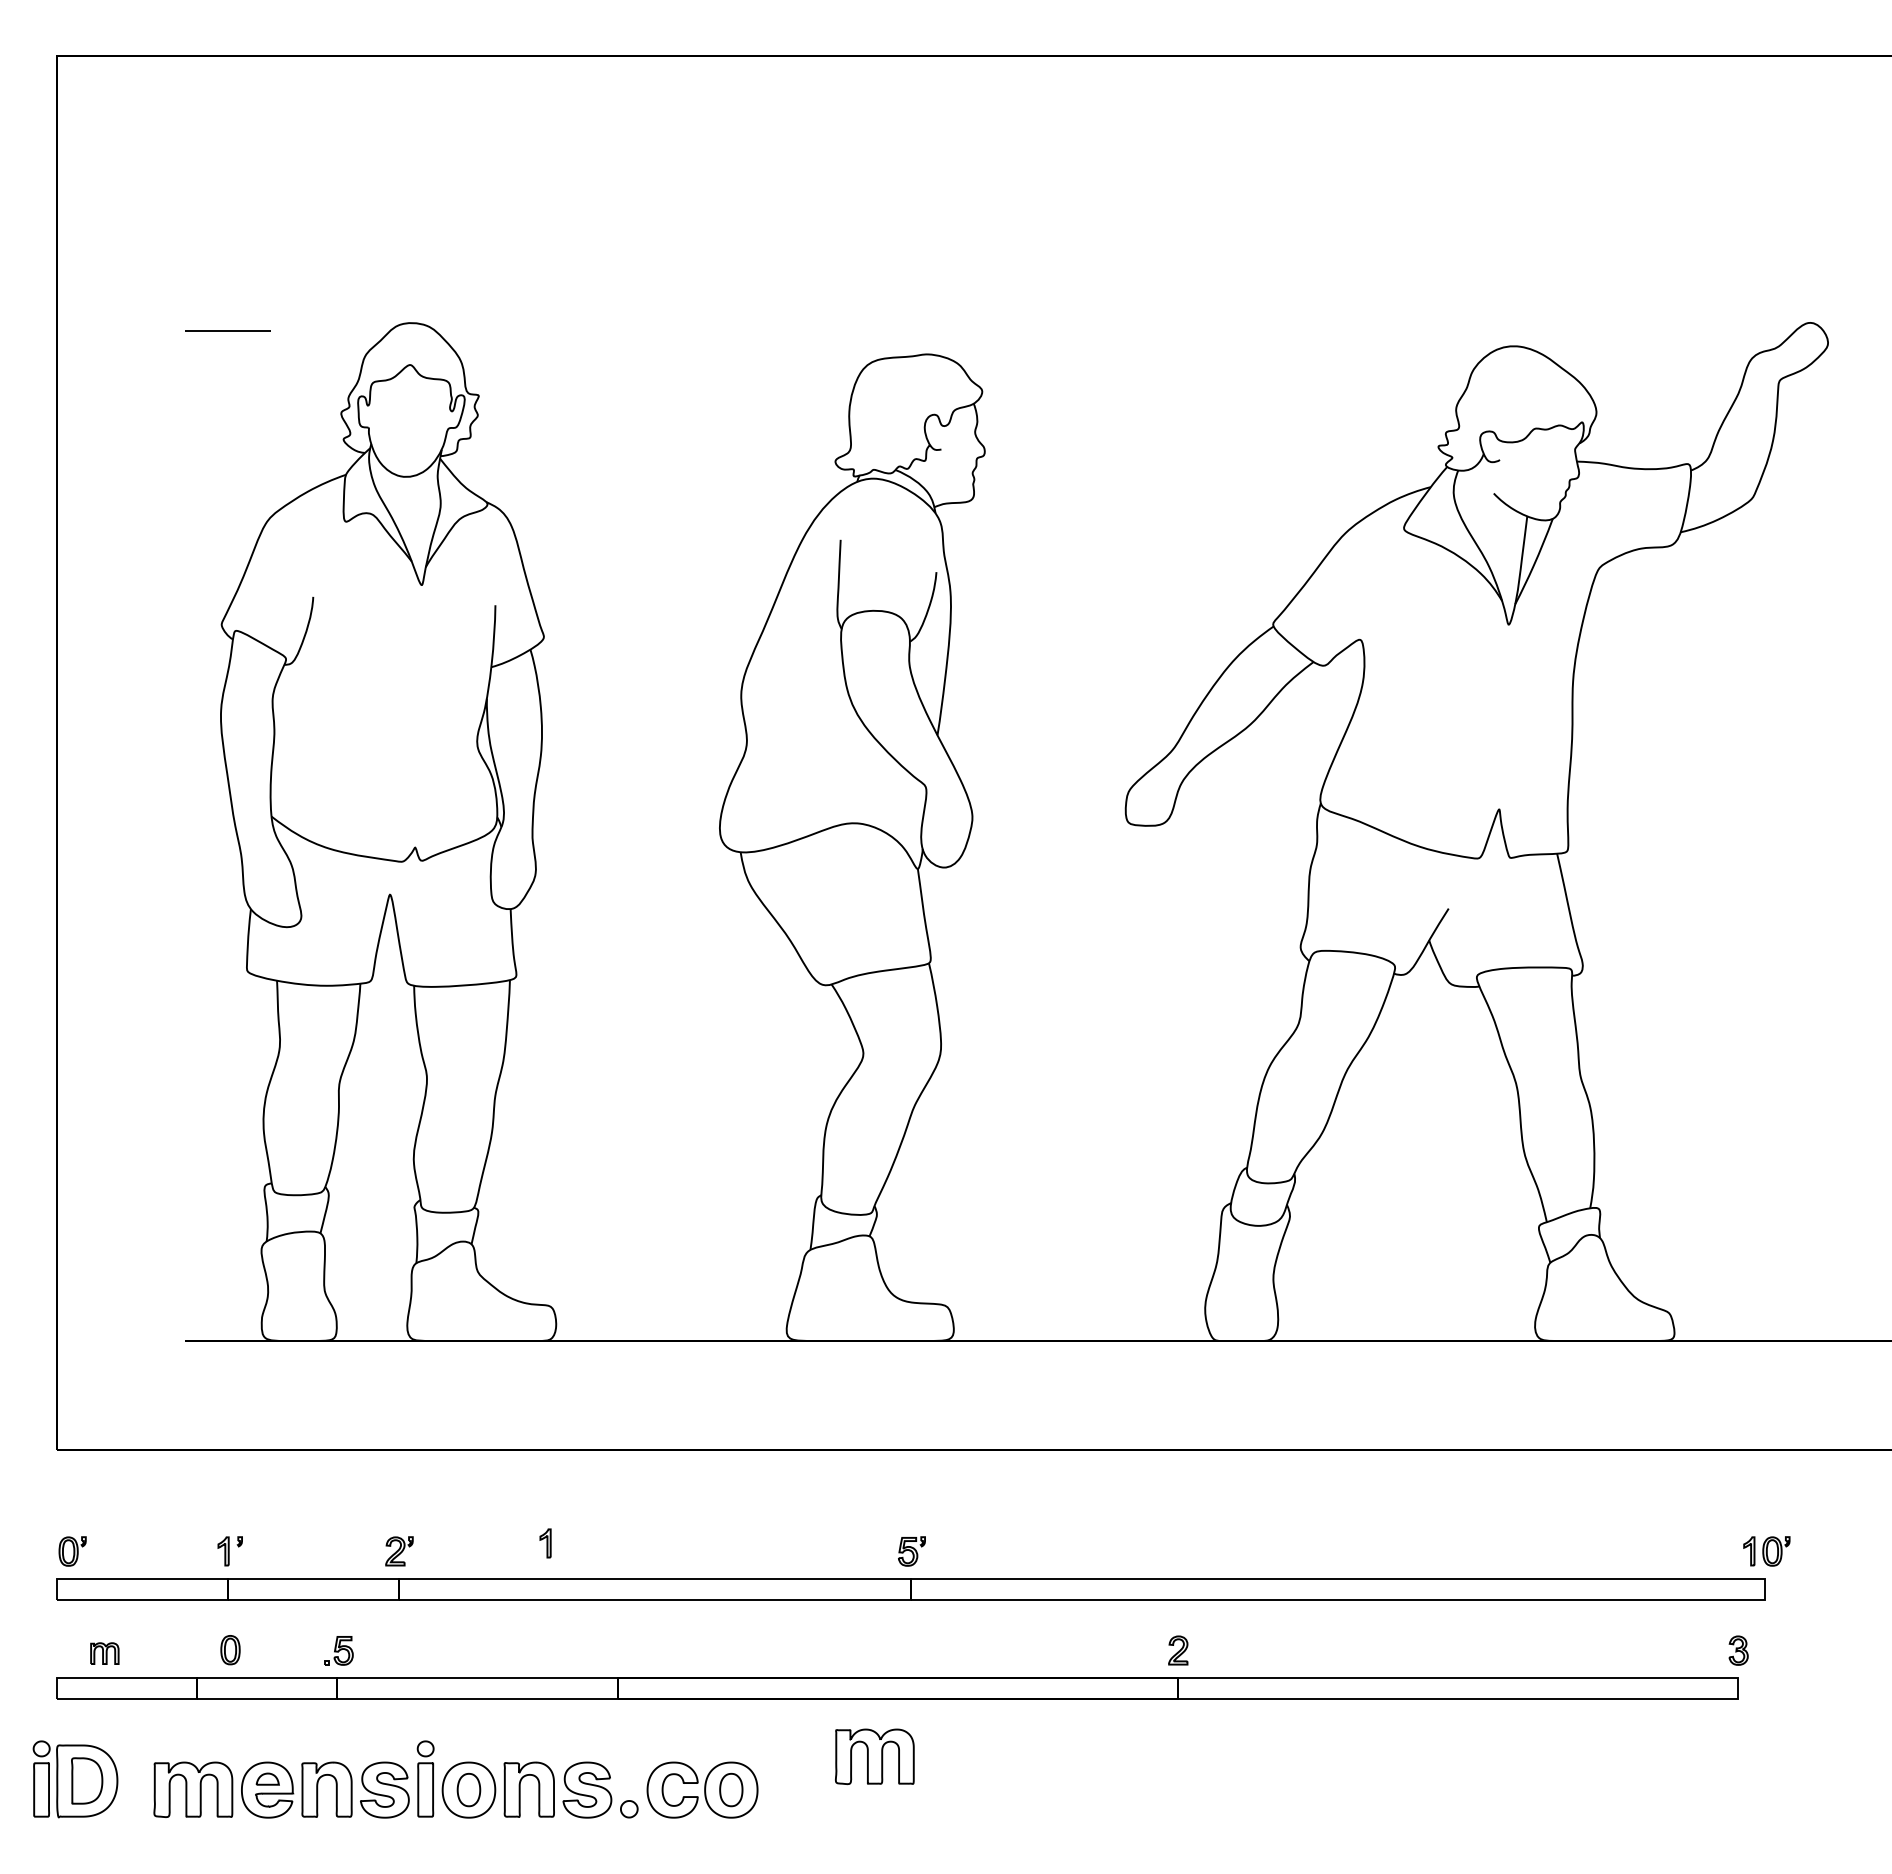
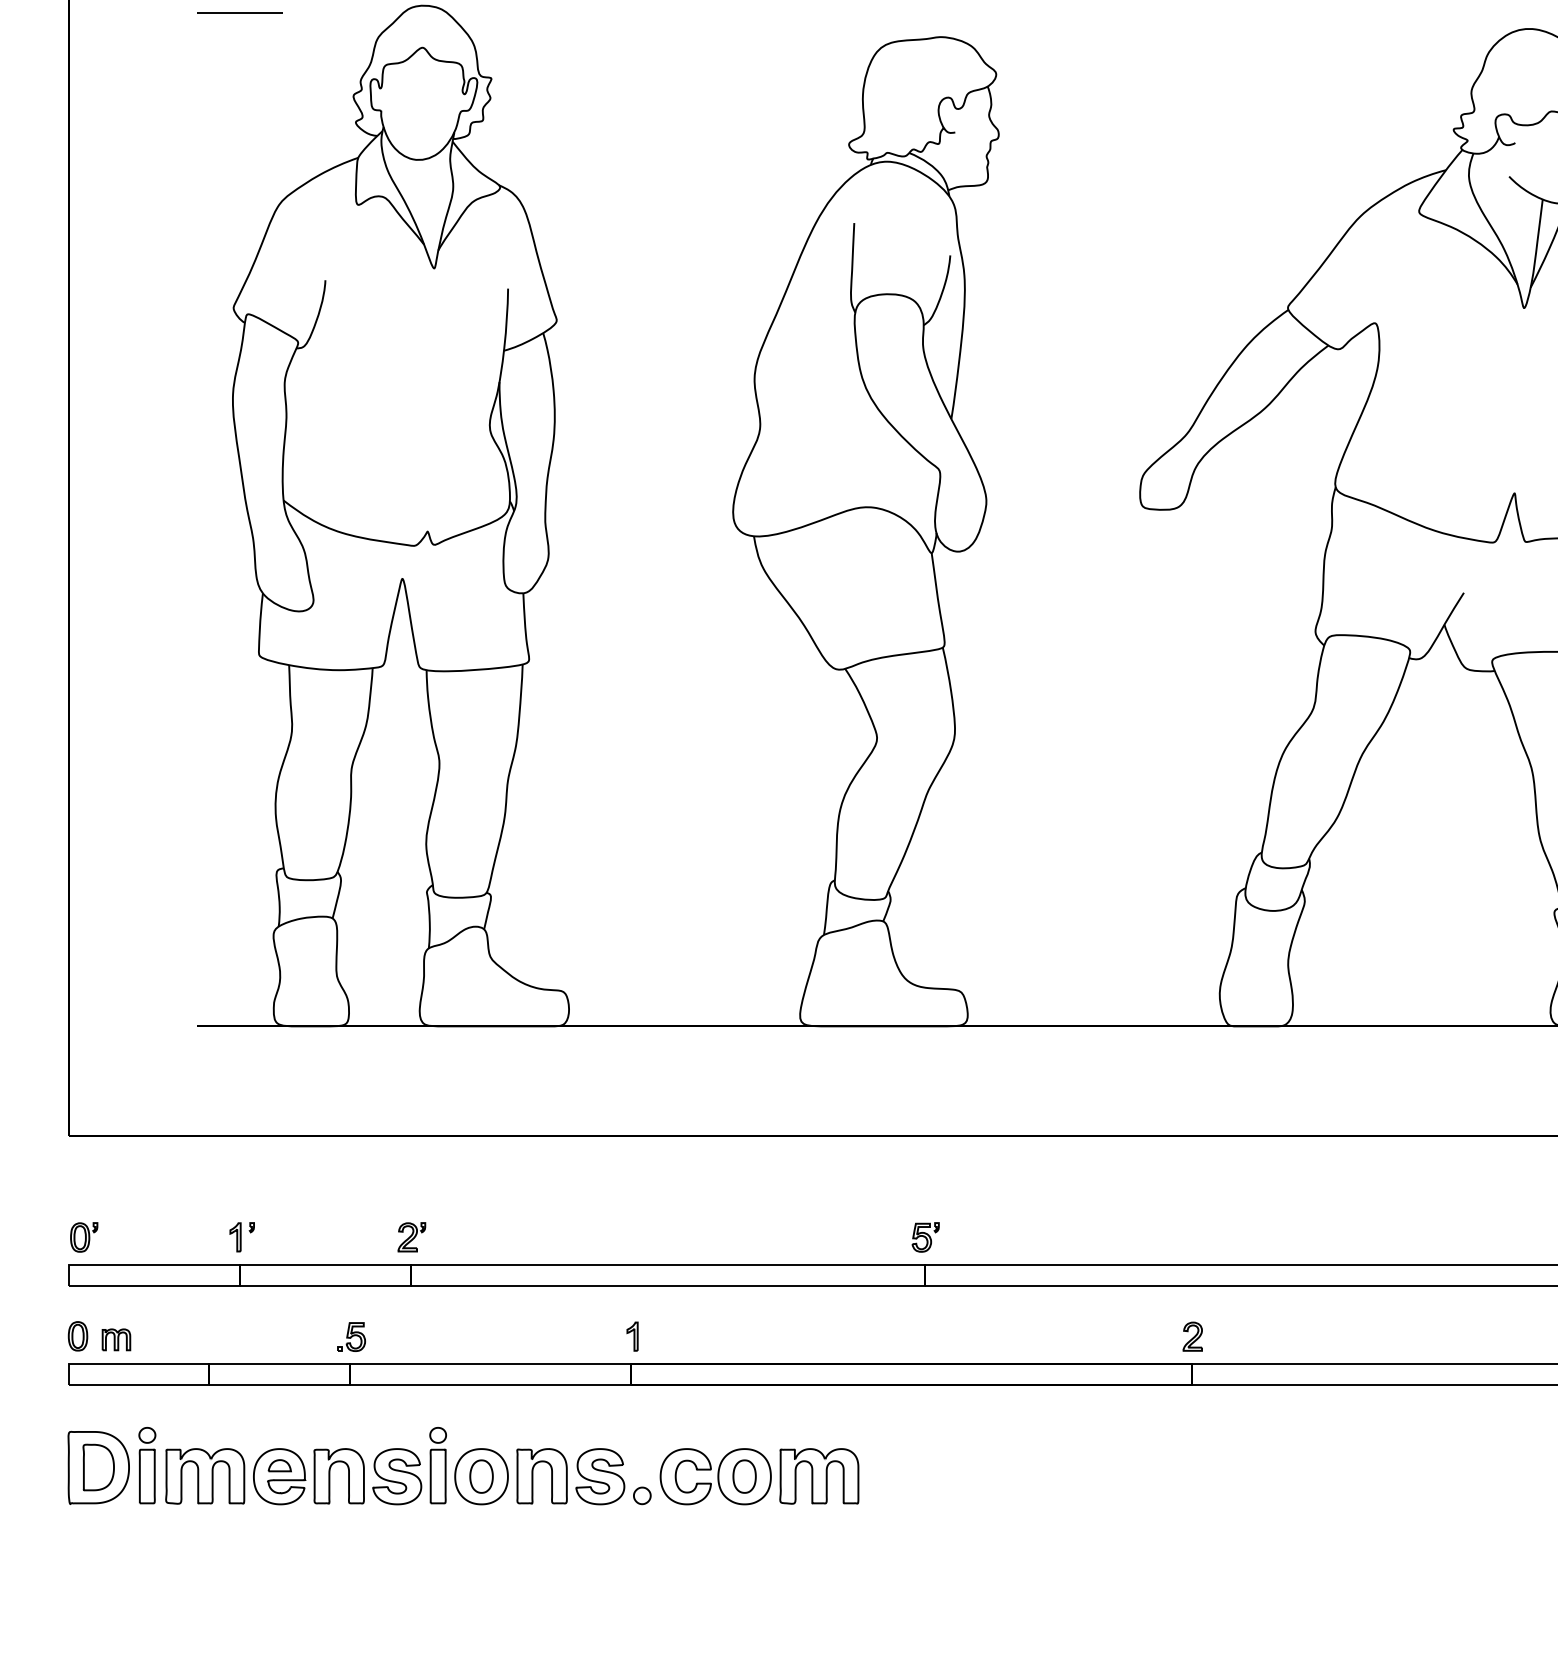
part: (545, 1543) -> (632, 1336), moved
part: (230, 1650) -> (78, 1336), moved
part: (874, 1756) -> (819, 1476), moved
part: (41, 1778) -> (147, 1465), moved

